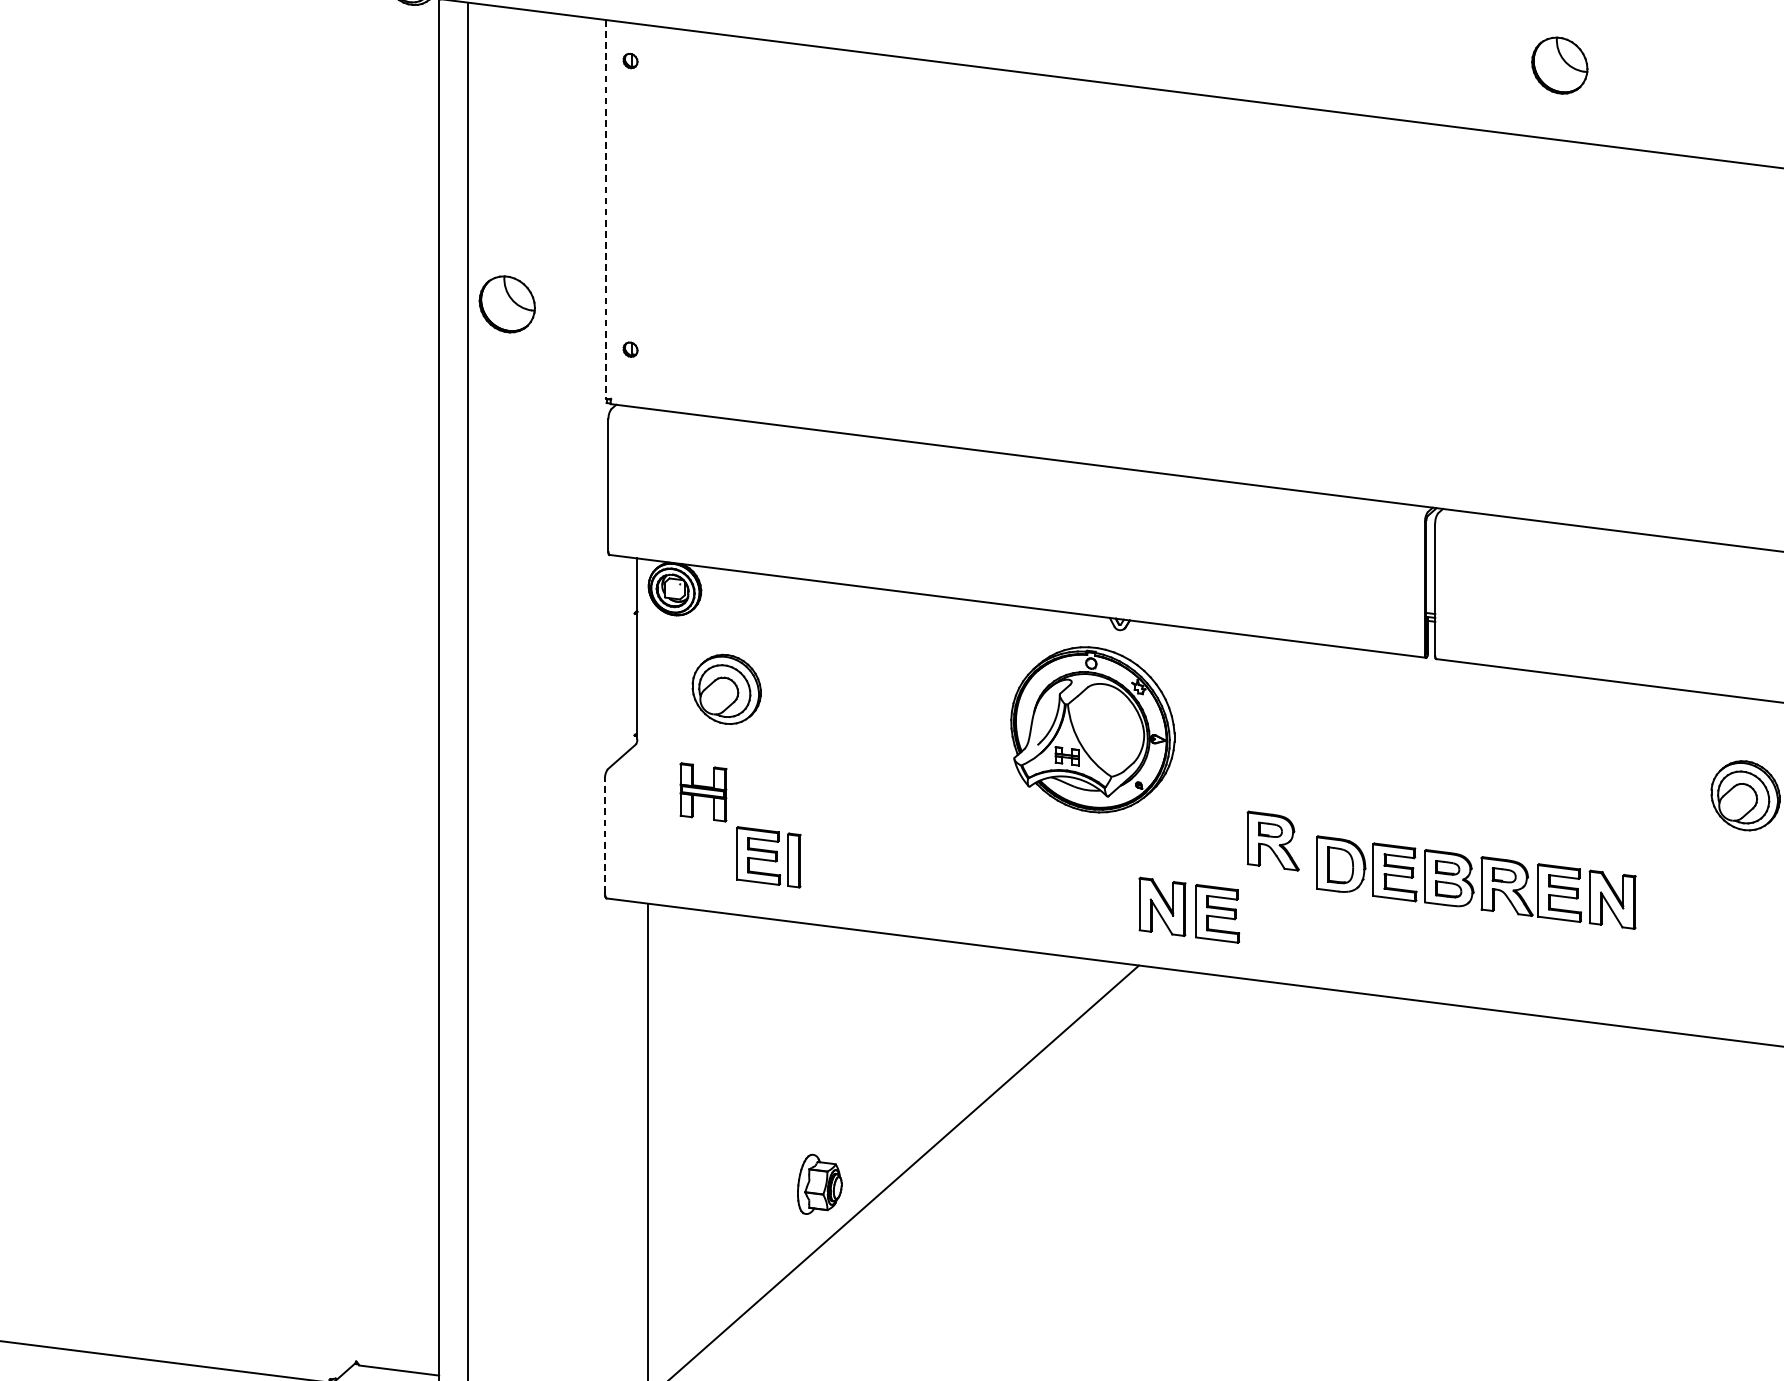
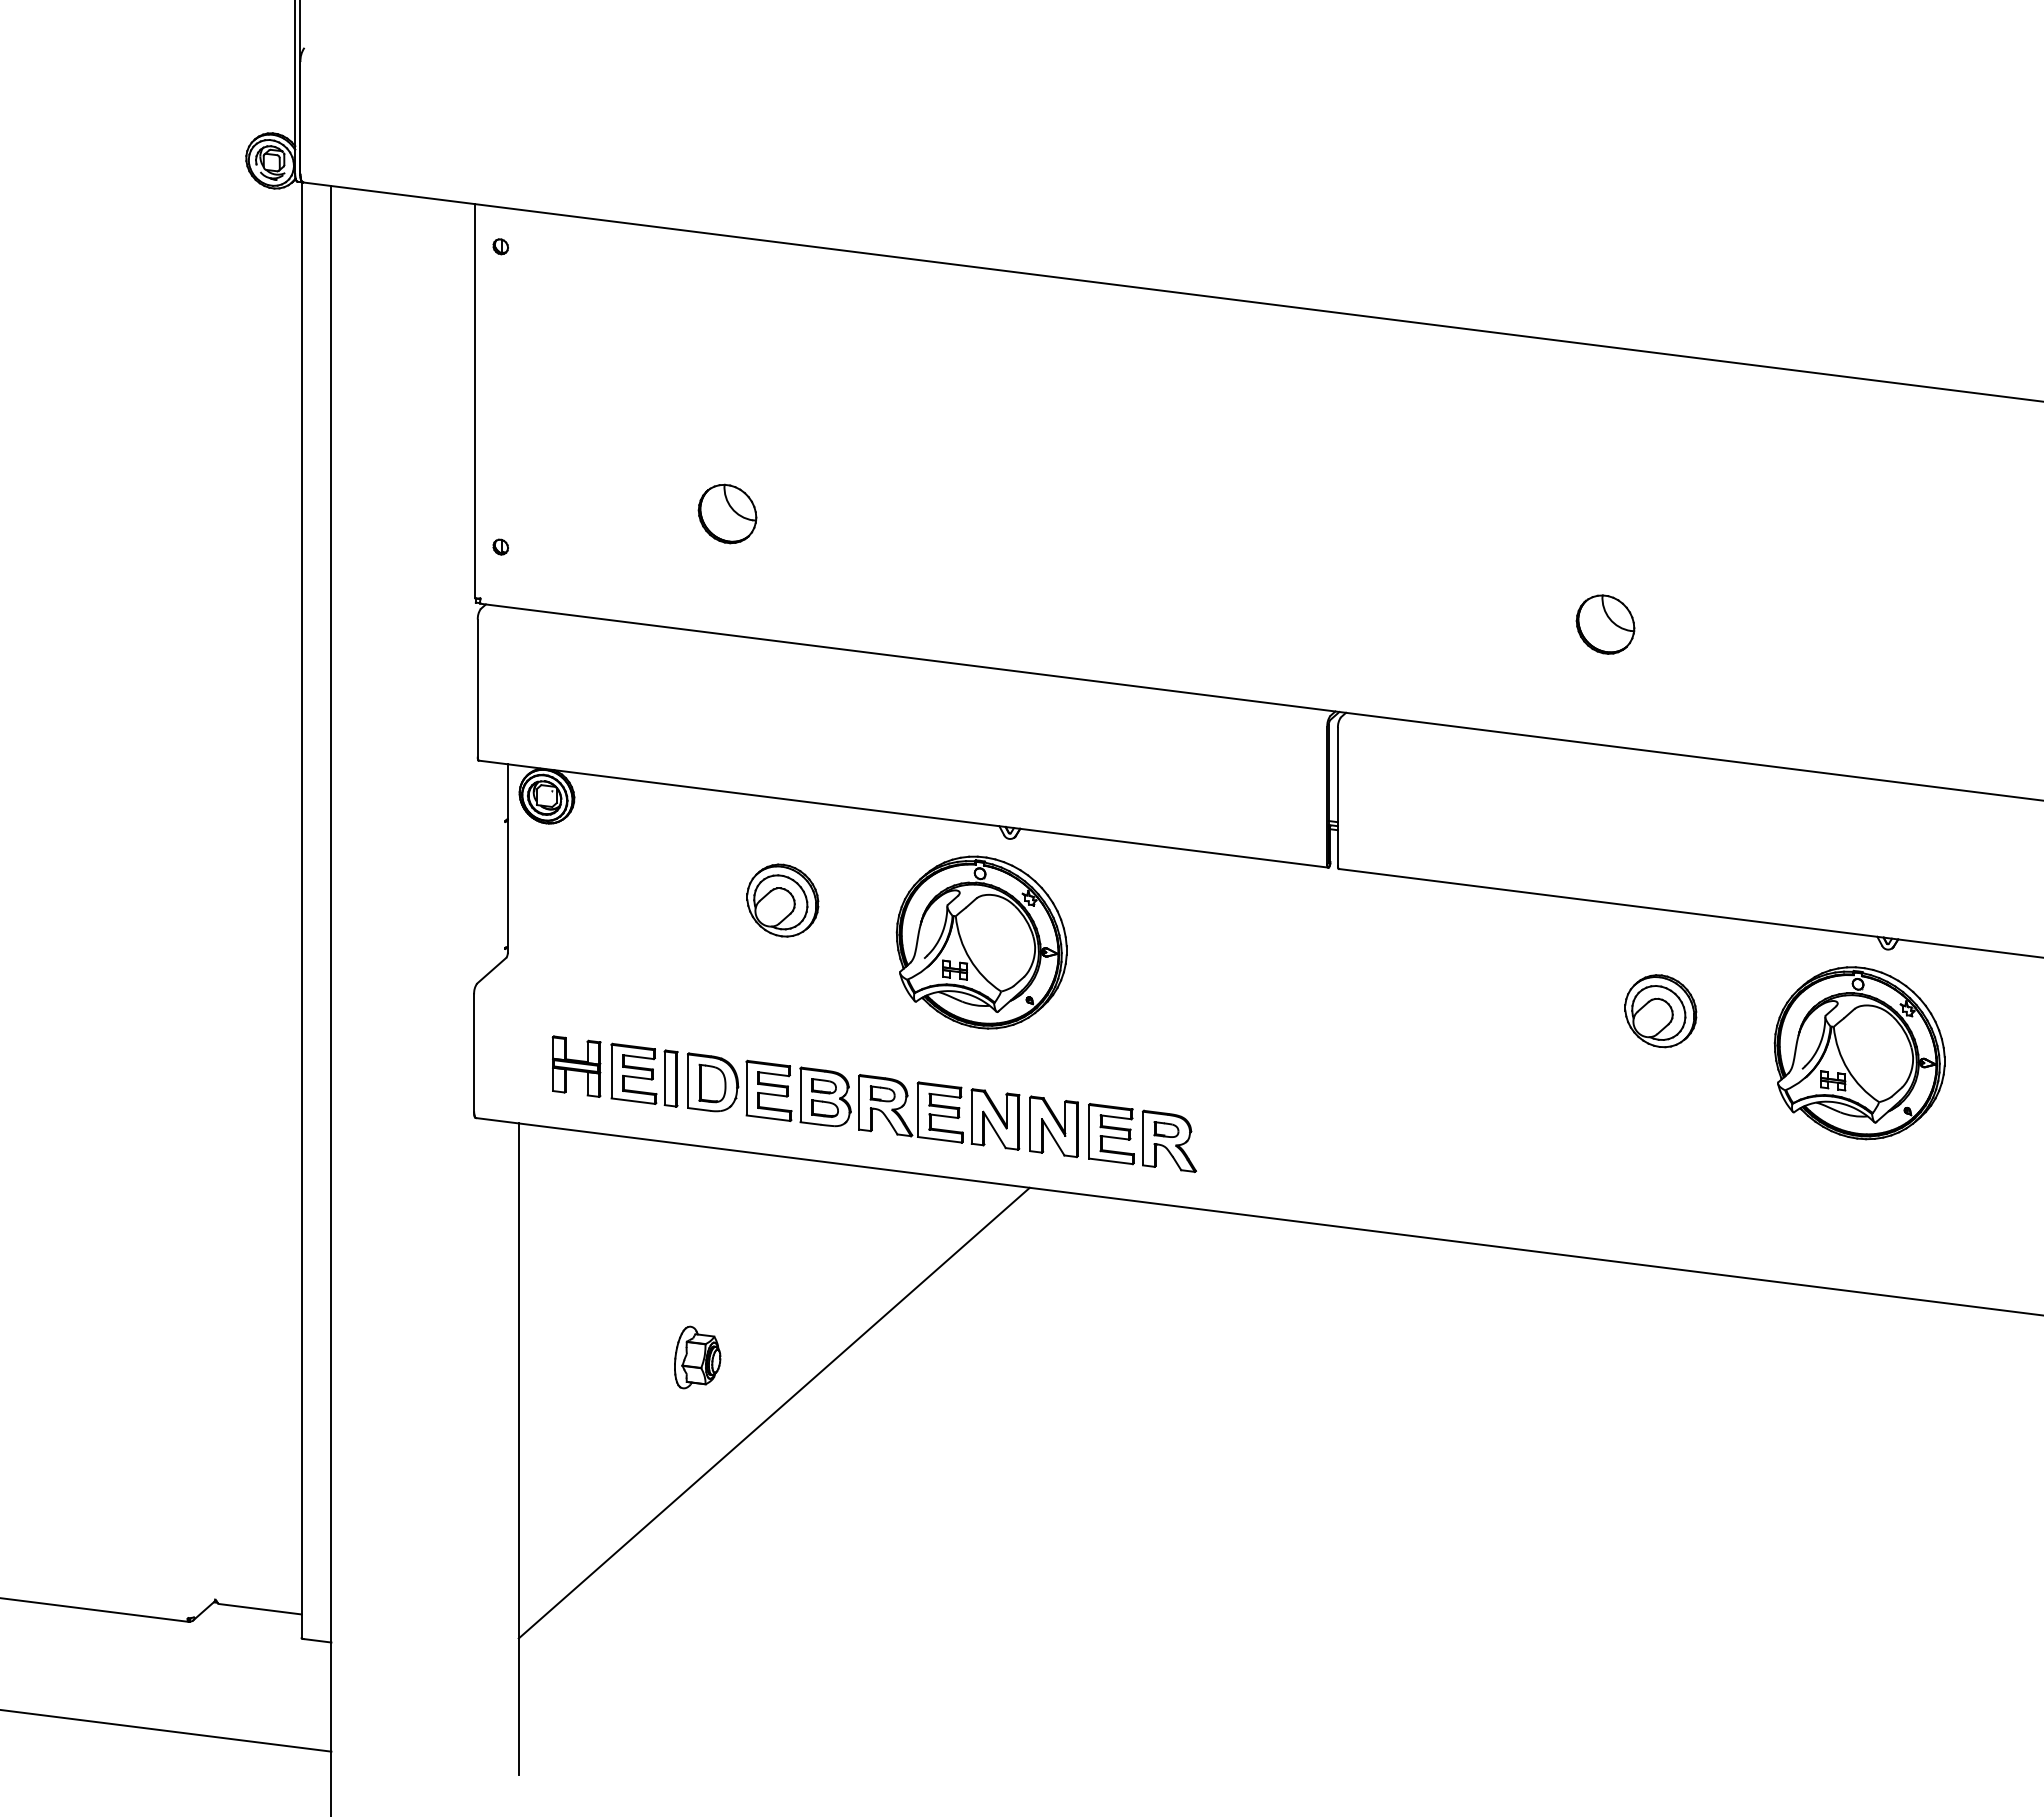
part: (1559, 65) -> (1605, 624), moved
line: (606, 209) -> (475, 401), dashed -> solid
part: (507, 303) -> (727, 513), moved
part: (726, 689) -> (782, 900), moved
part: (703, 792) -> (576, 1066), moved
line: (605, 835) -> (474, 1052), dashed -> solid
part: (1273, 840) -> (1169, 1140), moved
part: (1476, 882) -> (853, 1101), moved
part: (819, 1184) -> (697, 1357), moved

